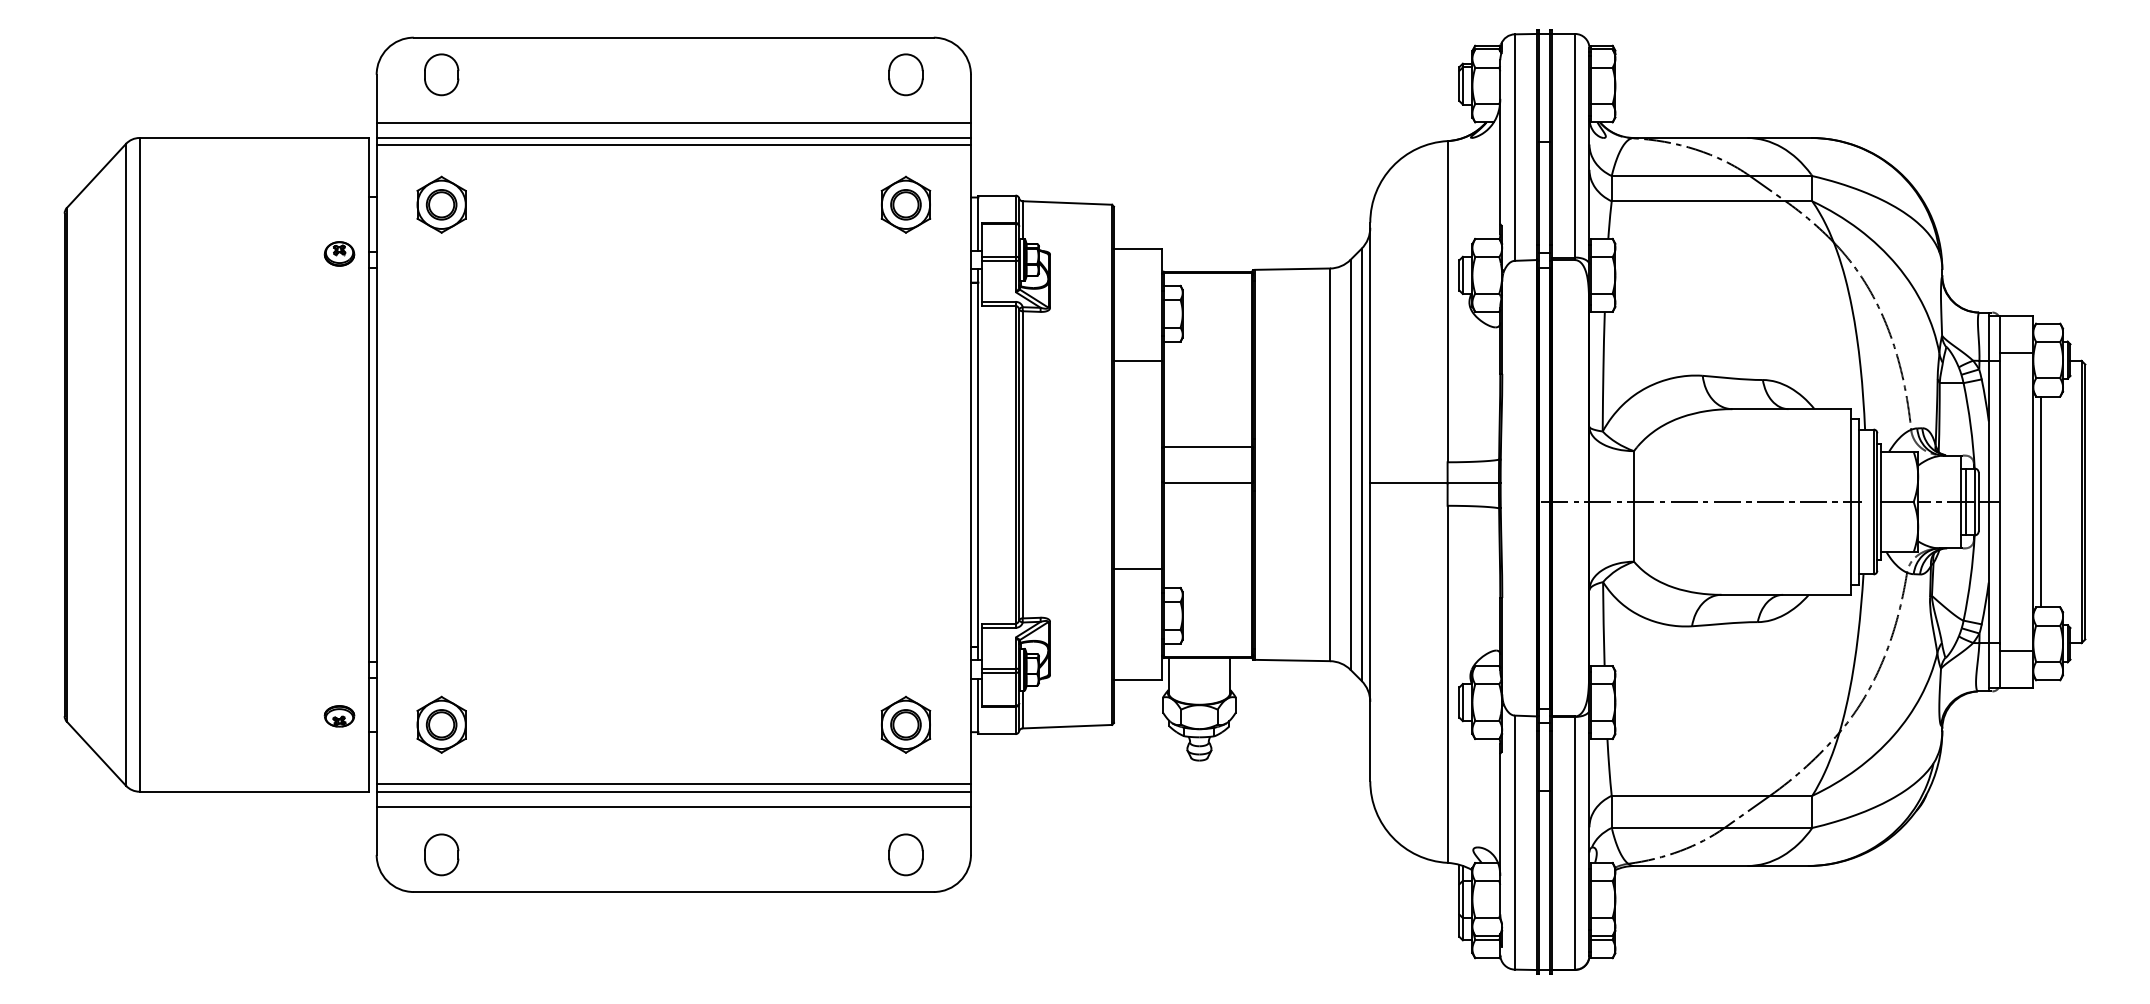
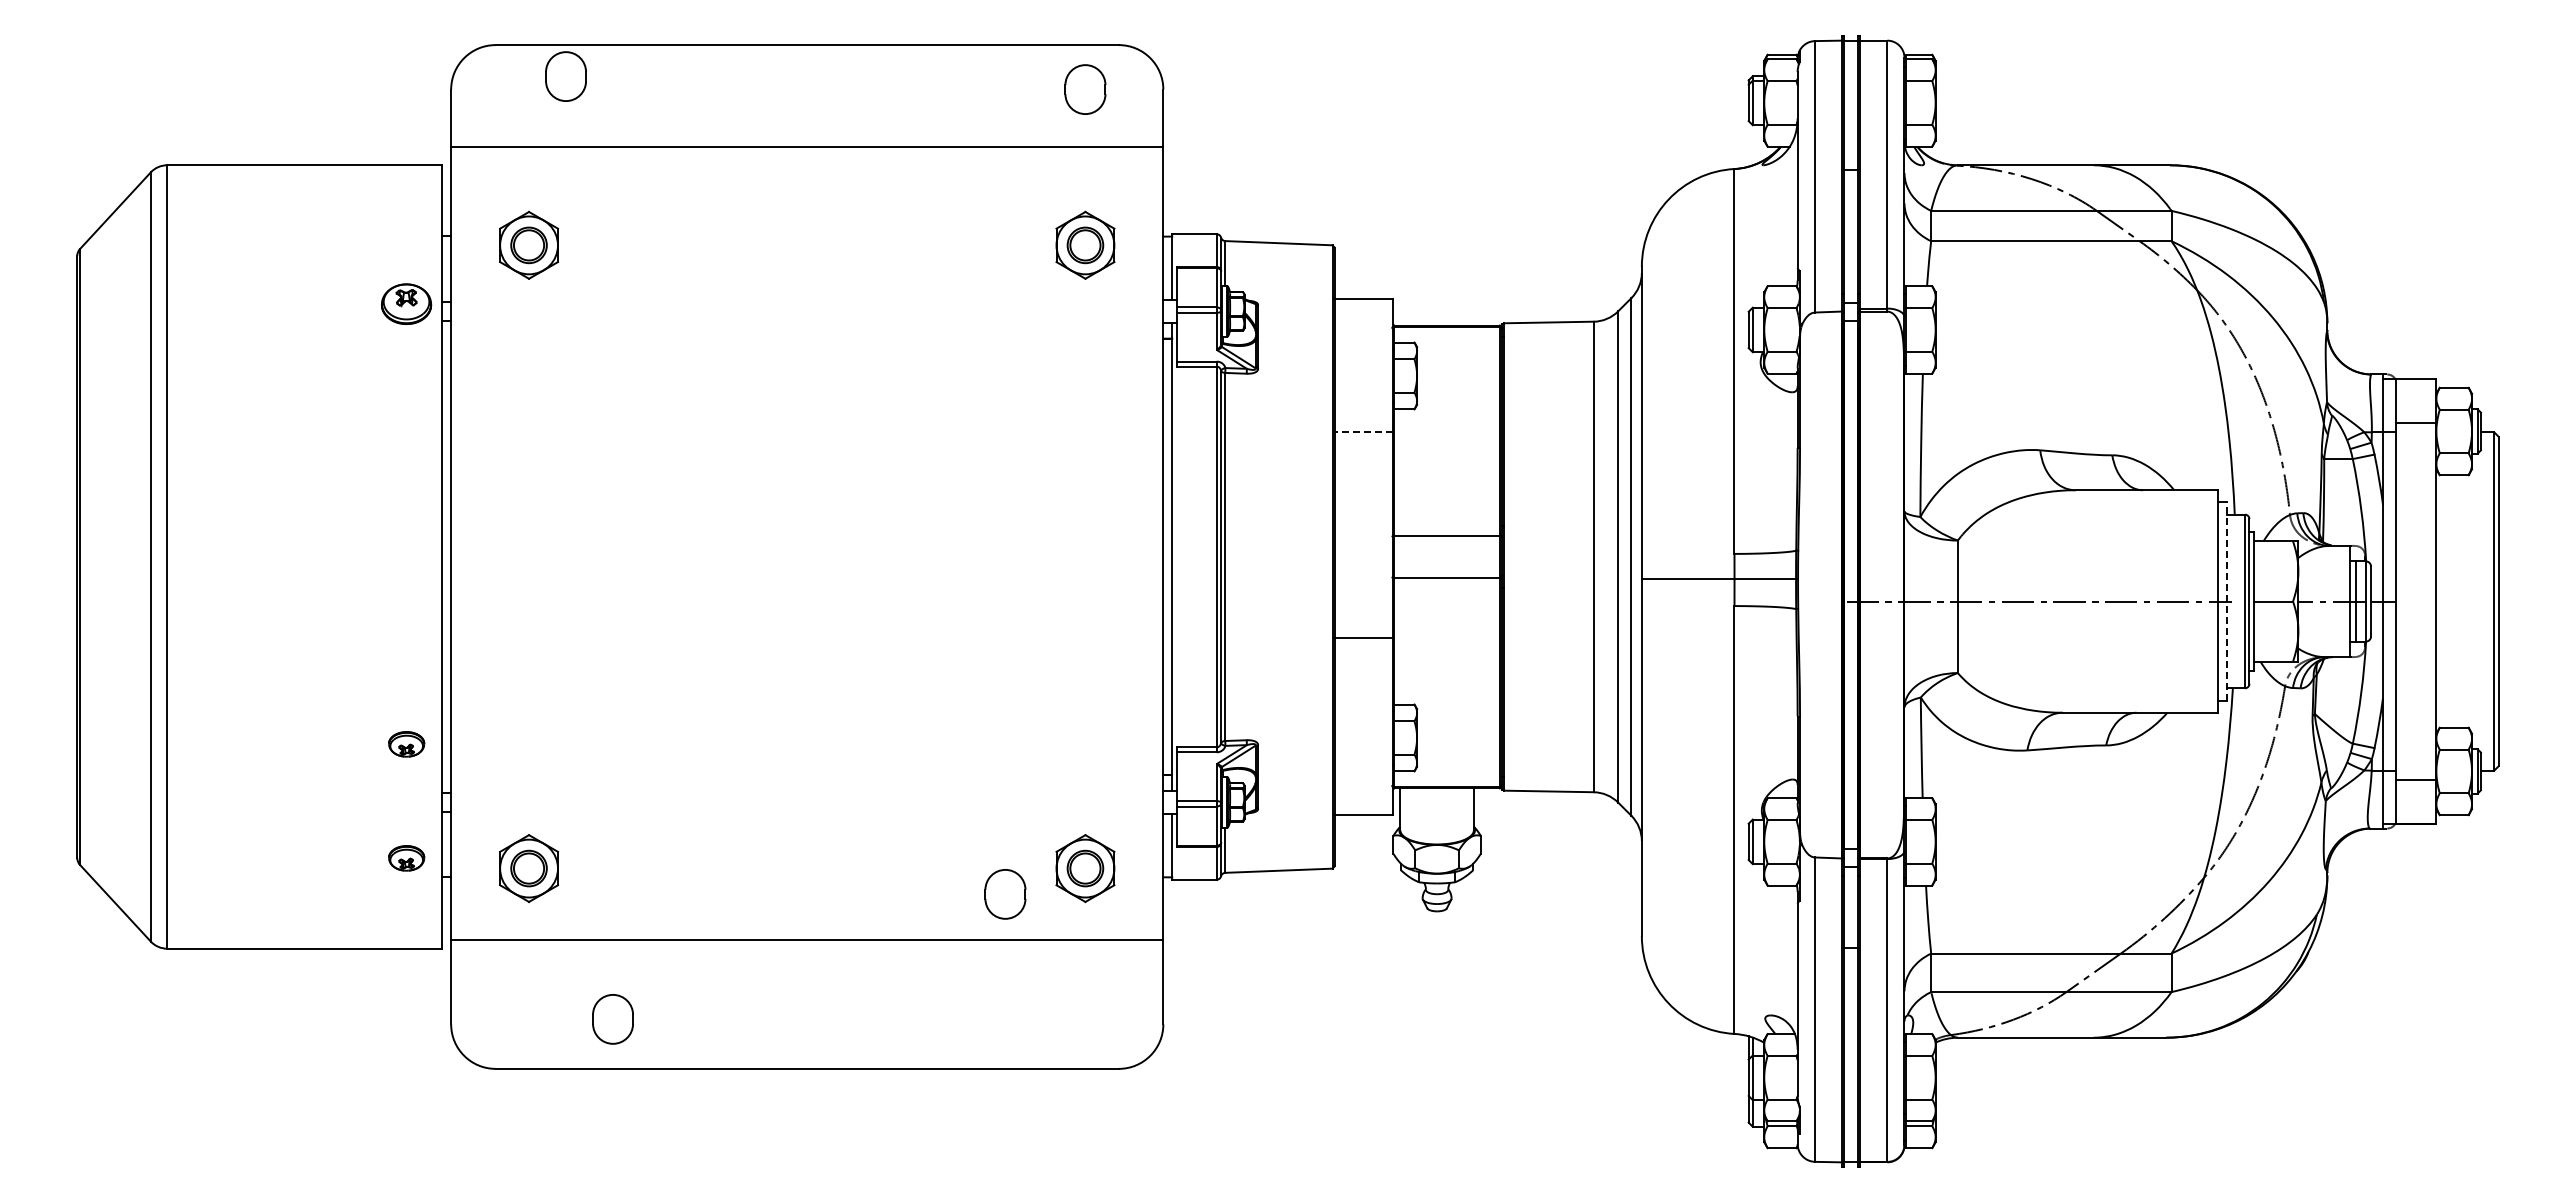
part: (441, 74) -> (565, 76), moved
line: (674, 138) -> (807, 165), removed
line: (674, 145) -> (807, 174), removed
part: (339, 254) -> (406, 304), size x1.4
line: (1138, 360) -> (1363, 432), solid -> dashed
line: (1859, 502) -> (2227, 601), solid -> dashed
line: (2040, 502) -> (2445, 601), removed
line: (1138, 568) -> (1363, 637), moved
part: (339, 621) -> (406, 744), added
line: (674, 791) -> (807, 948), removed
line: (674, 806) -> (807, 966), removed
part: (441, 854) -> (612, 1019), moved
part: (906, 854) -> (1005, 894), moved

